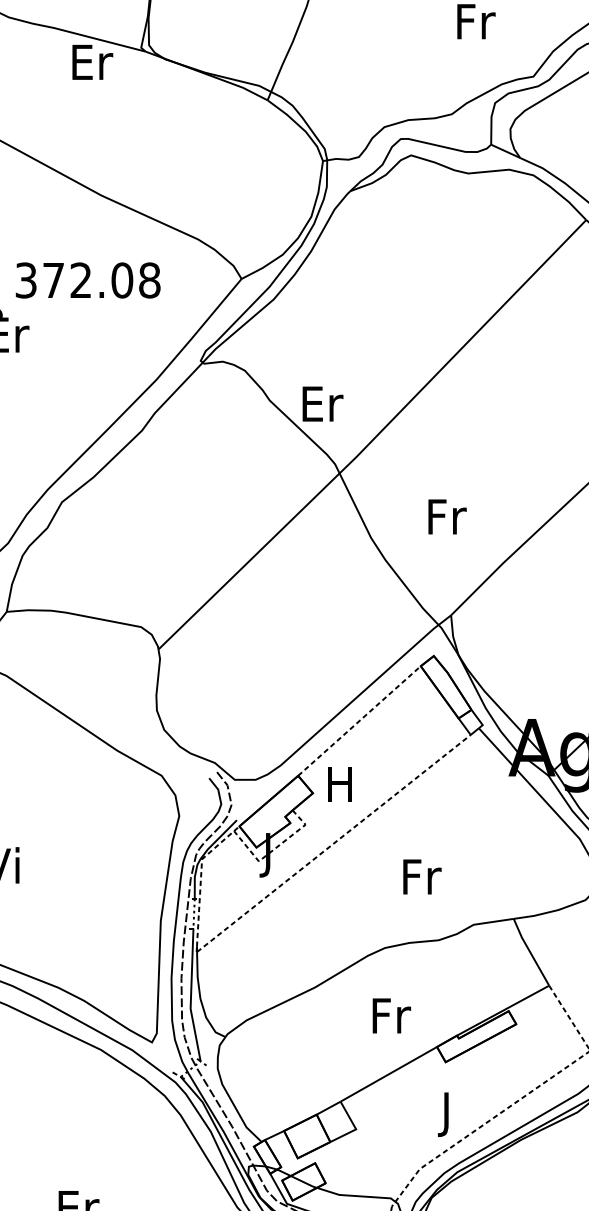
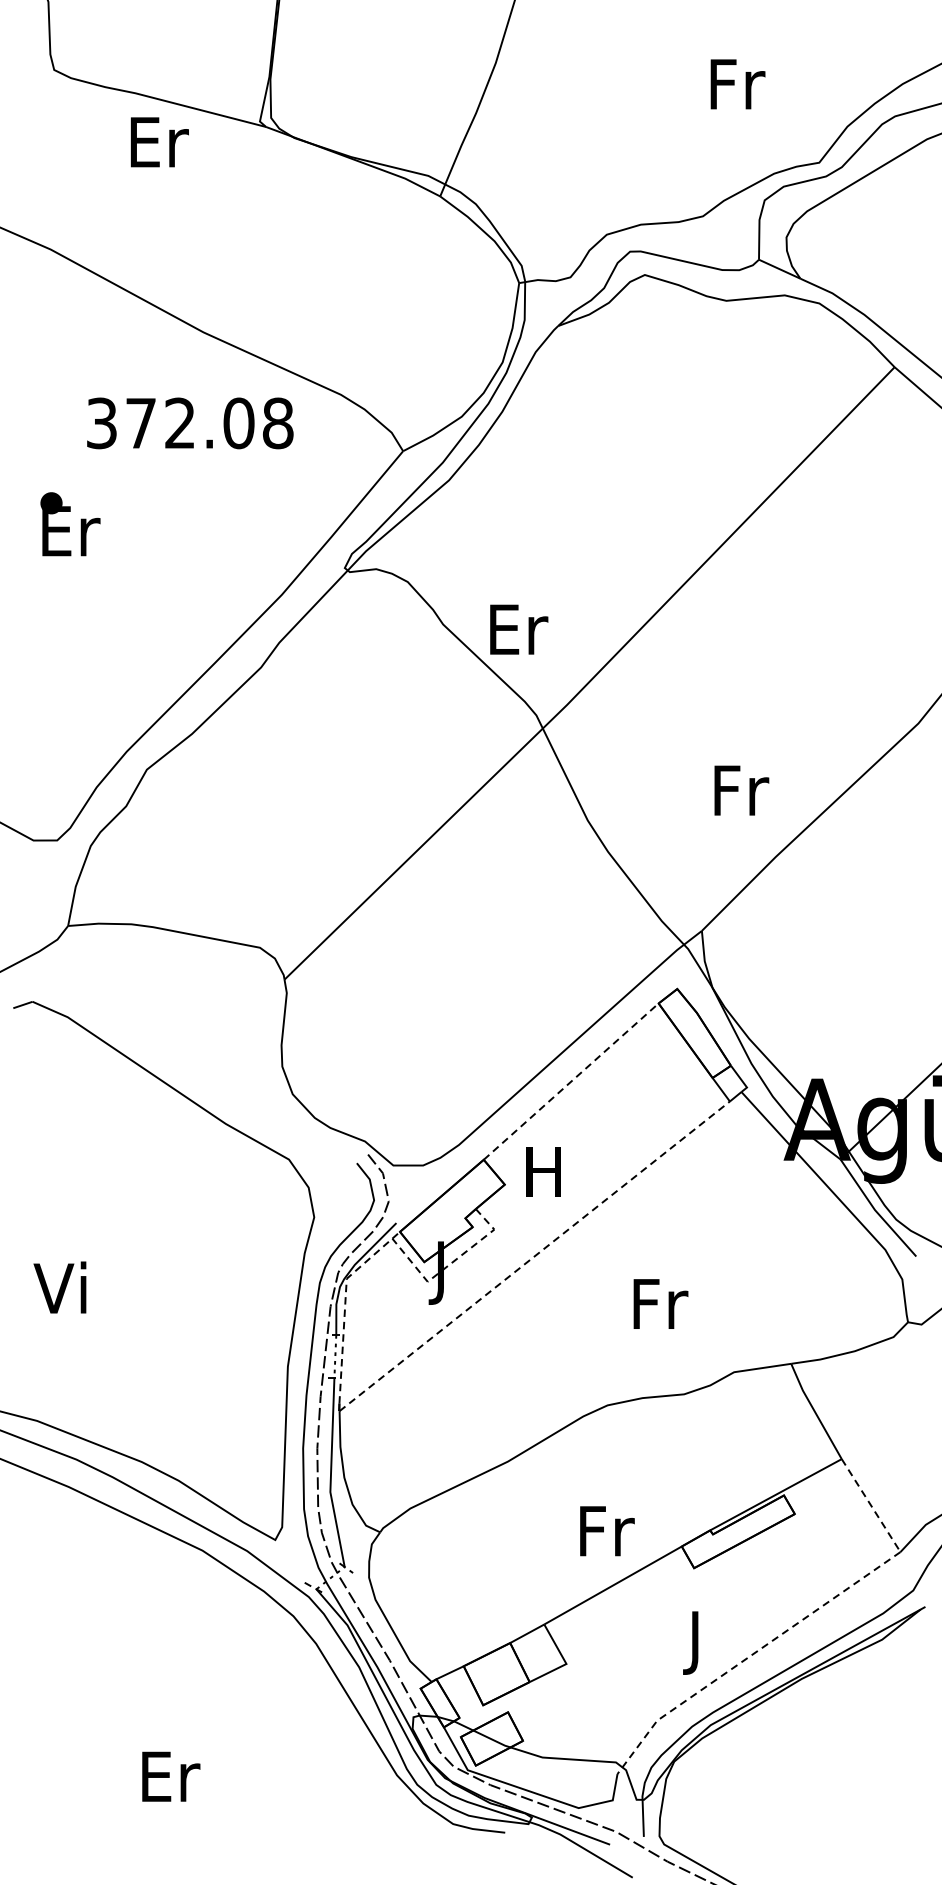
text: (92, 62) -> (159, 142), moved
text: (88, 280) -> (190, 423), moved
text: (447, 516) -> (741, 790), moved
text: (391, 1016) -> (607, 1531), moved

